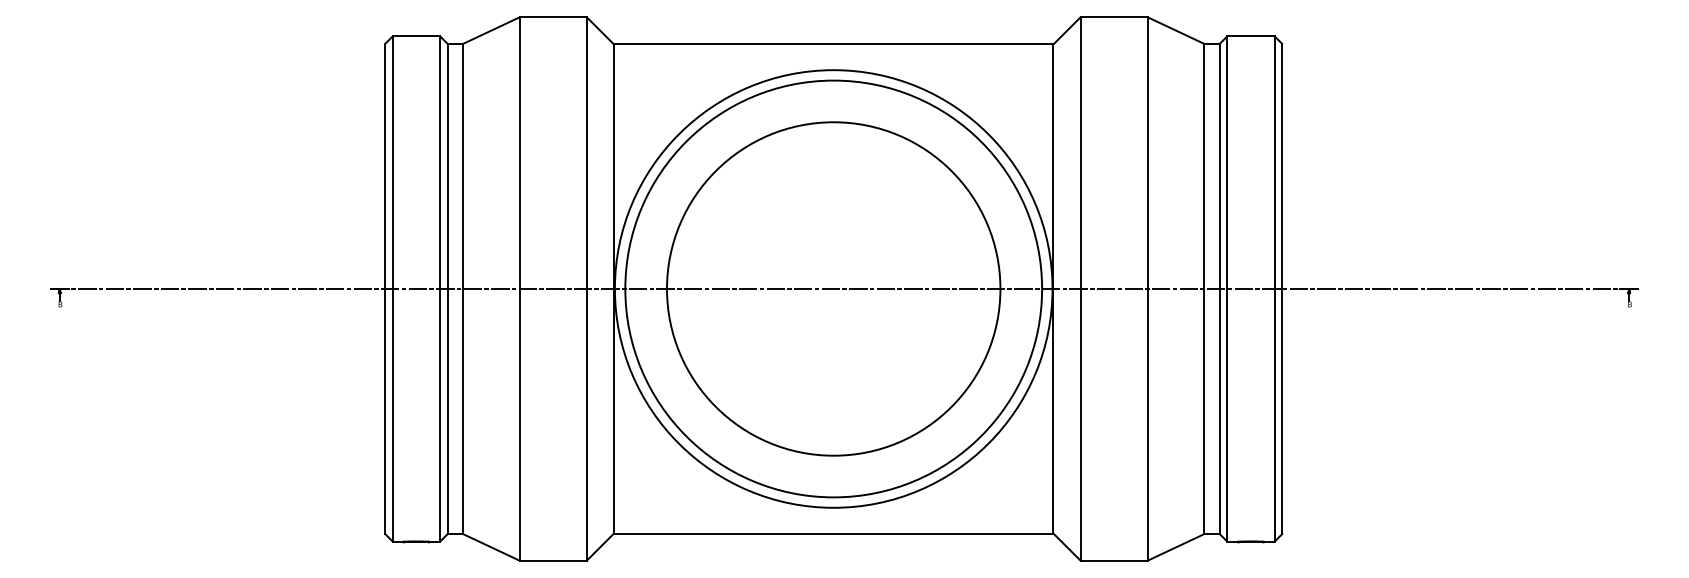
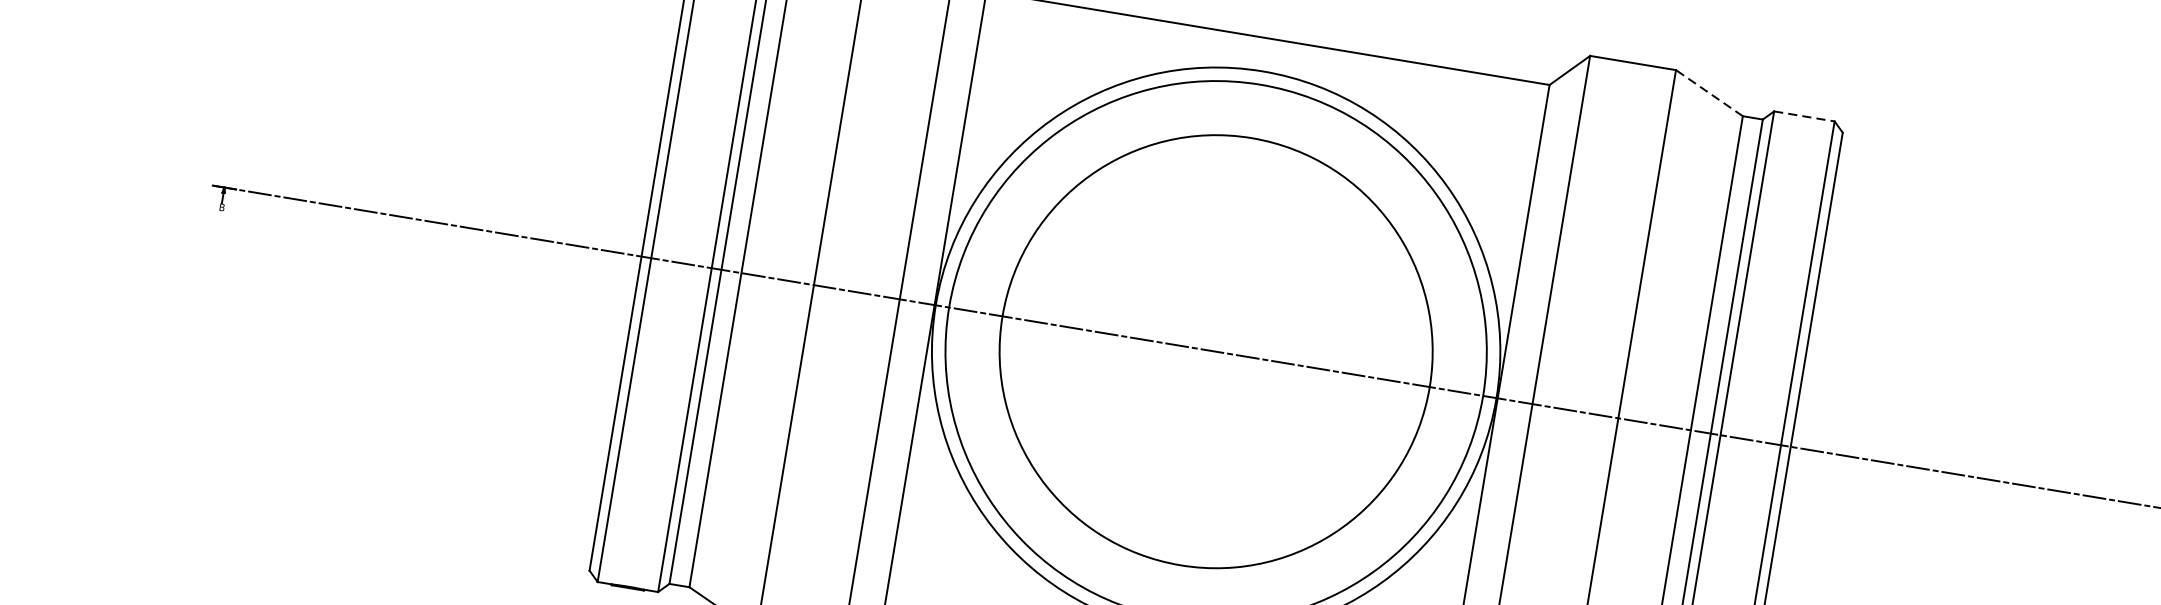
line: (1175, 30) -> (1708, 93), solid -> dashed
line: (1251, 36) -> (1804, 116), solid -> dashed

